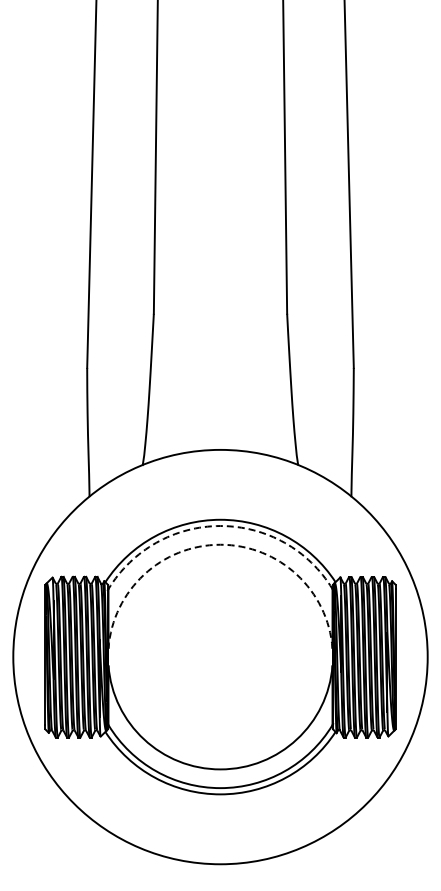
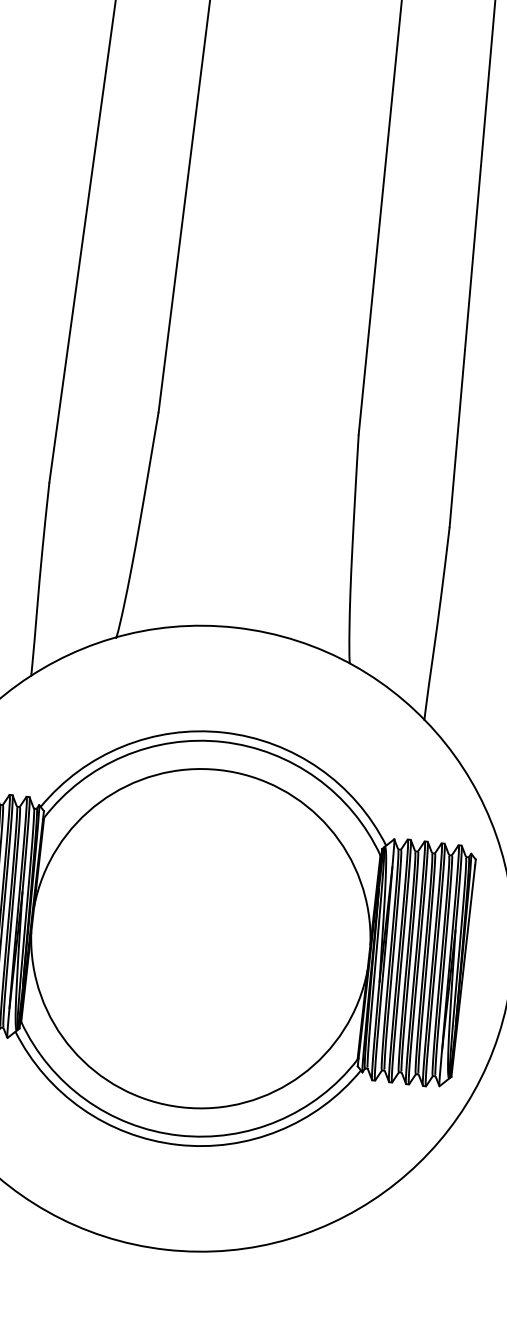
arc: (220, 526) -> (222, 742), dashed -> solid
arc: (220, 544) -> (219, 769), dashed -> solid

